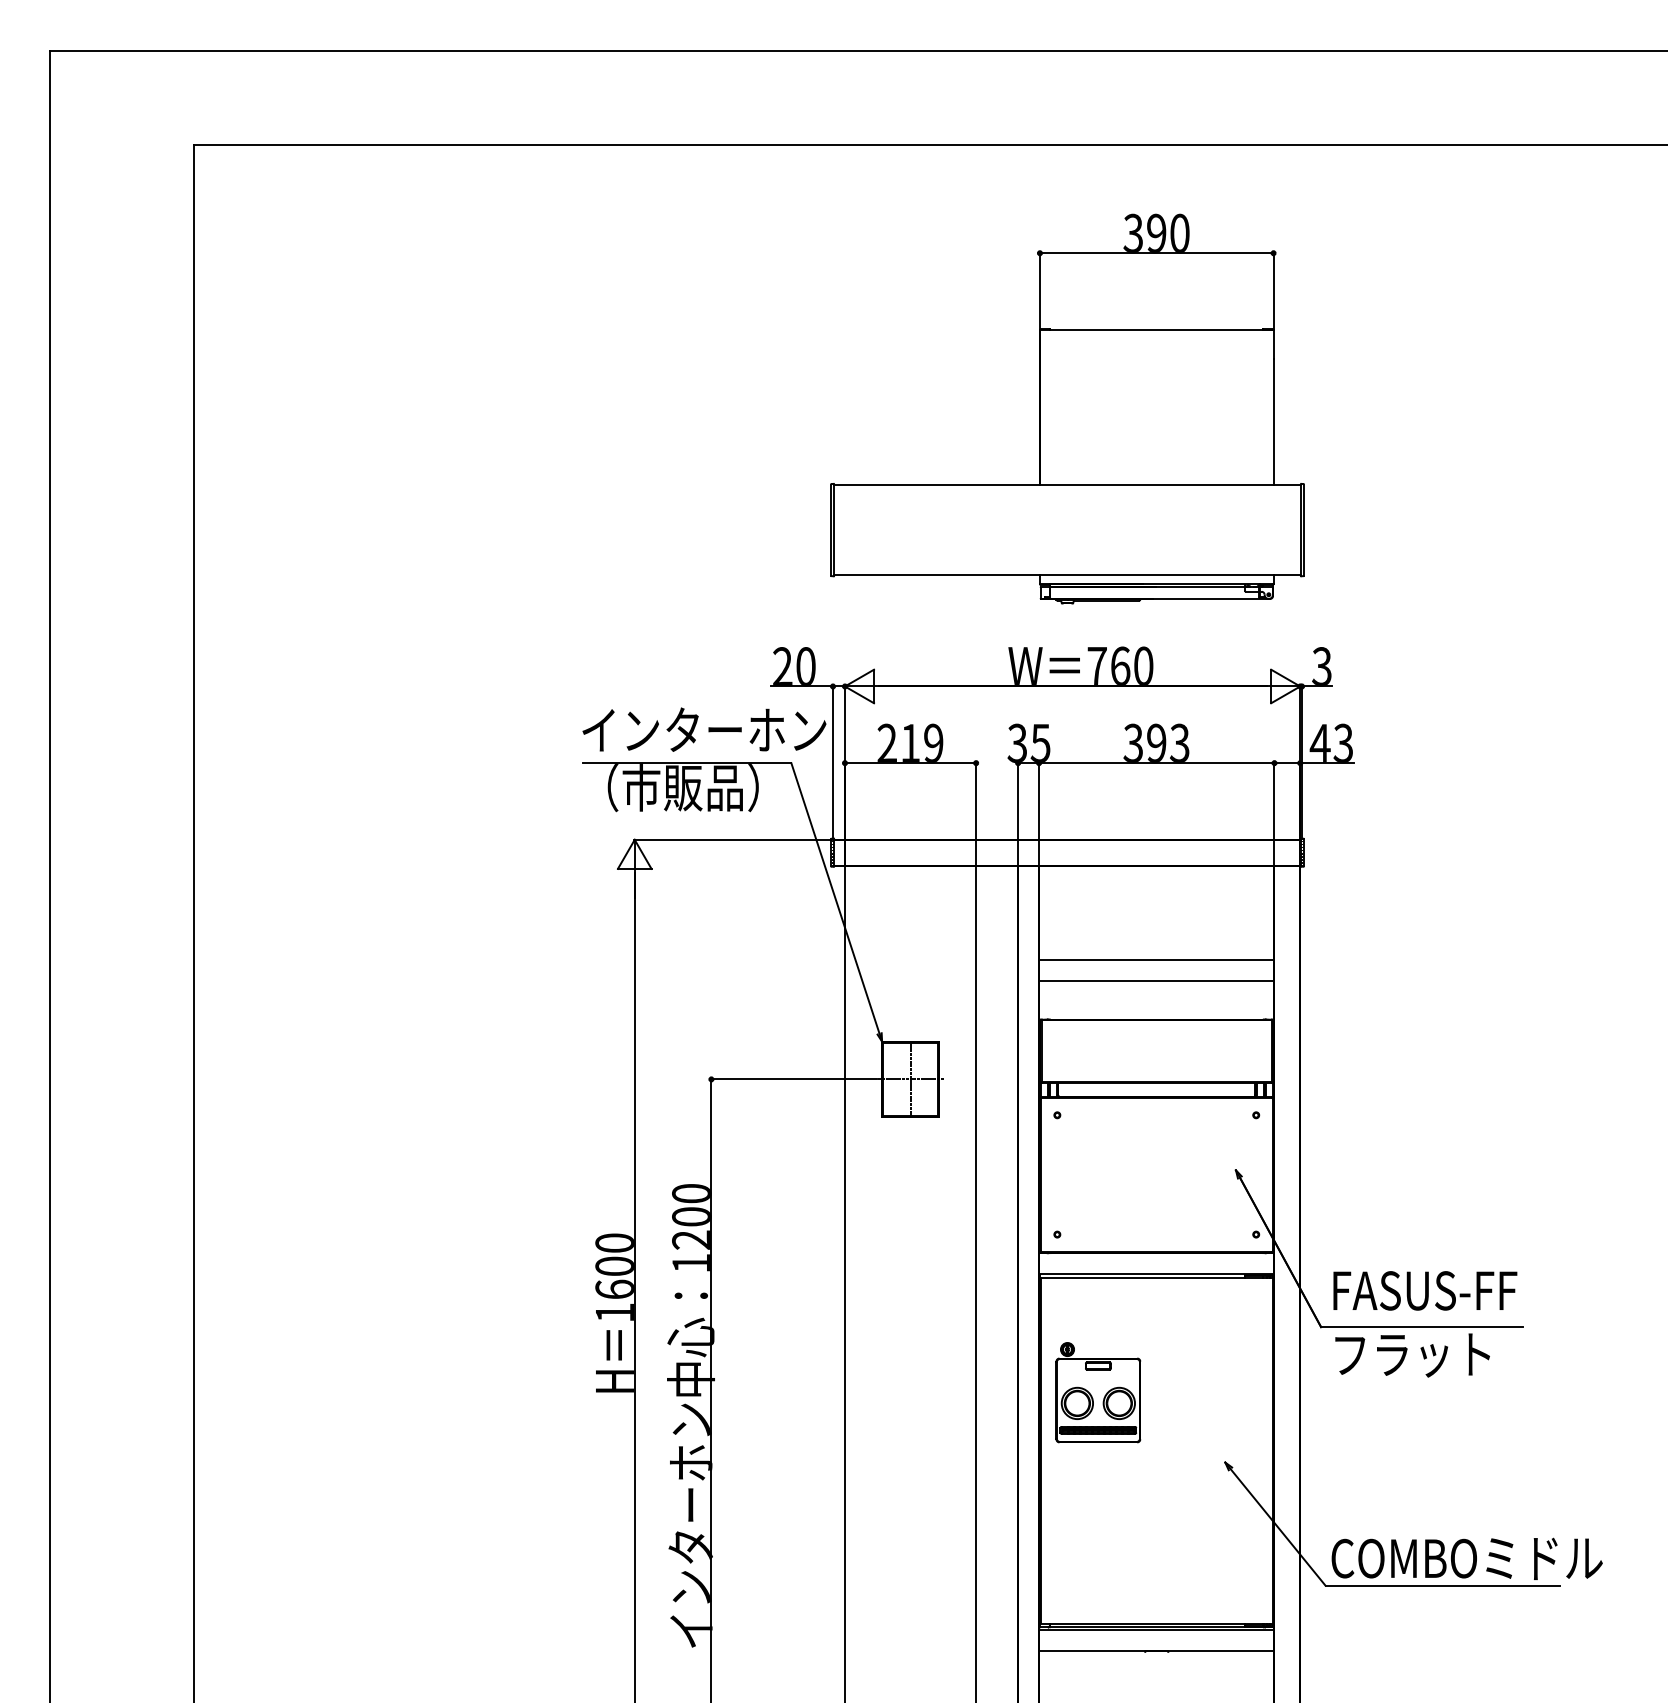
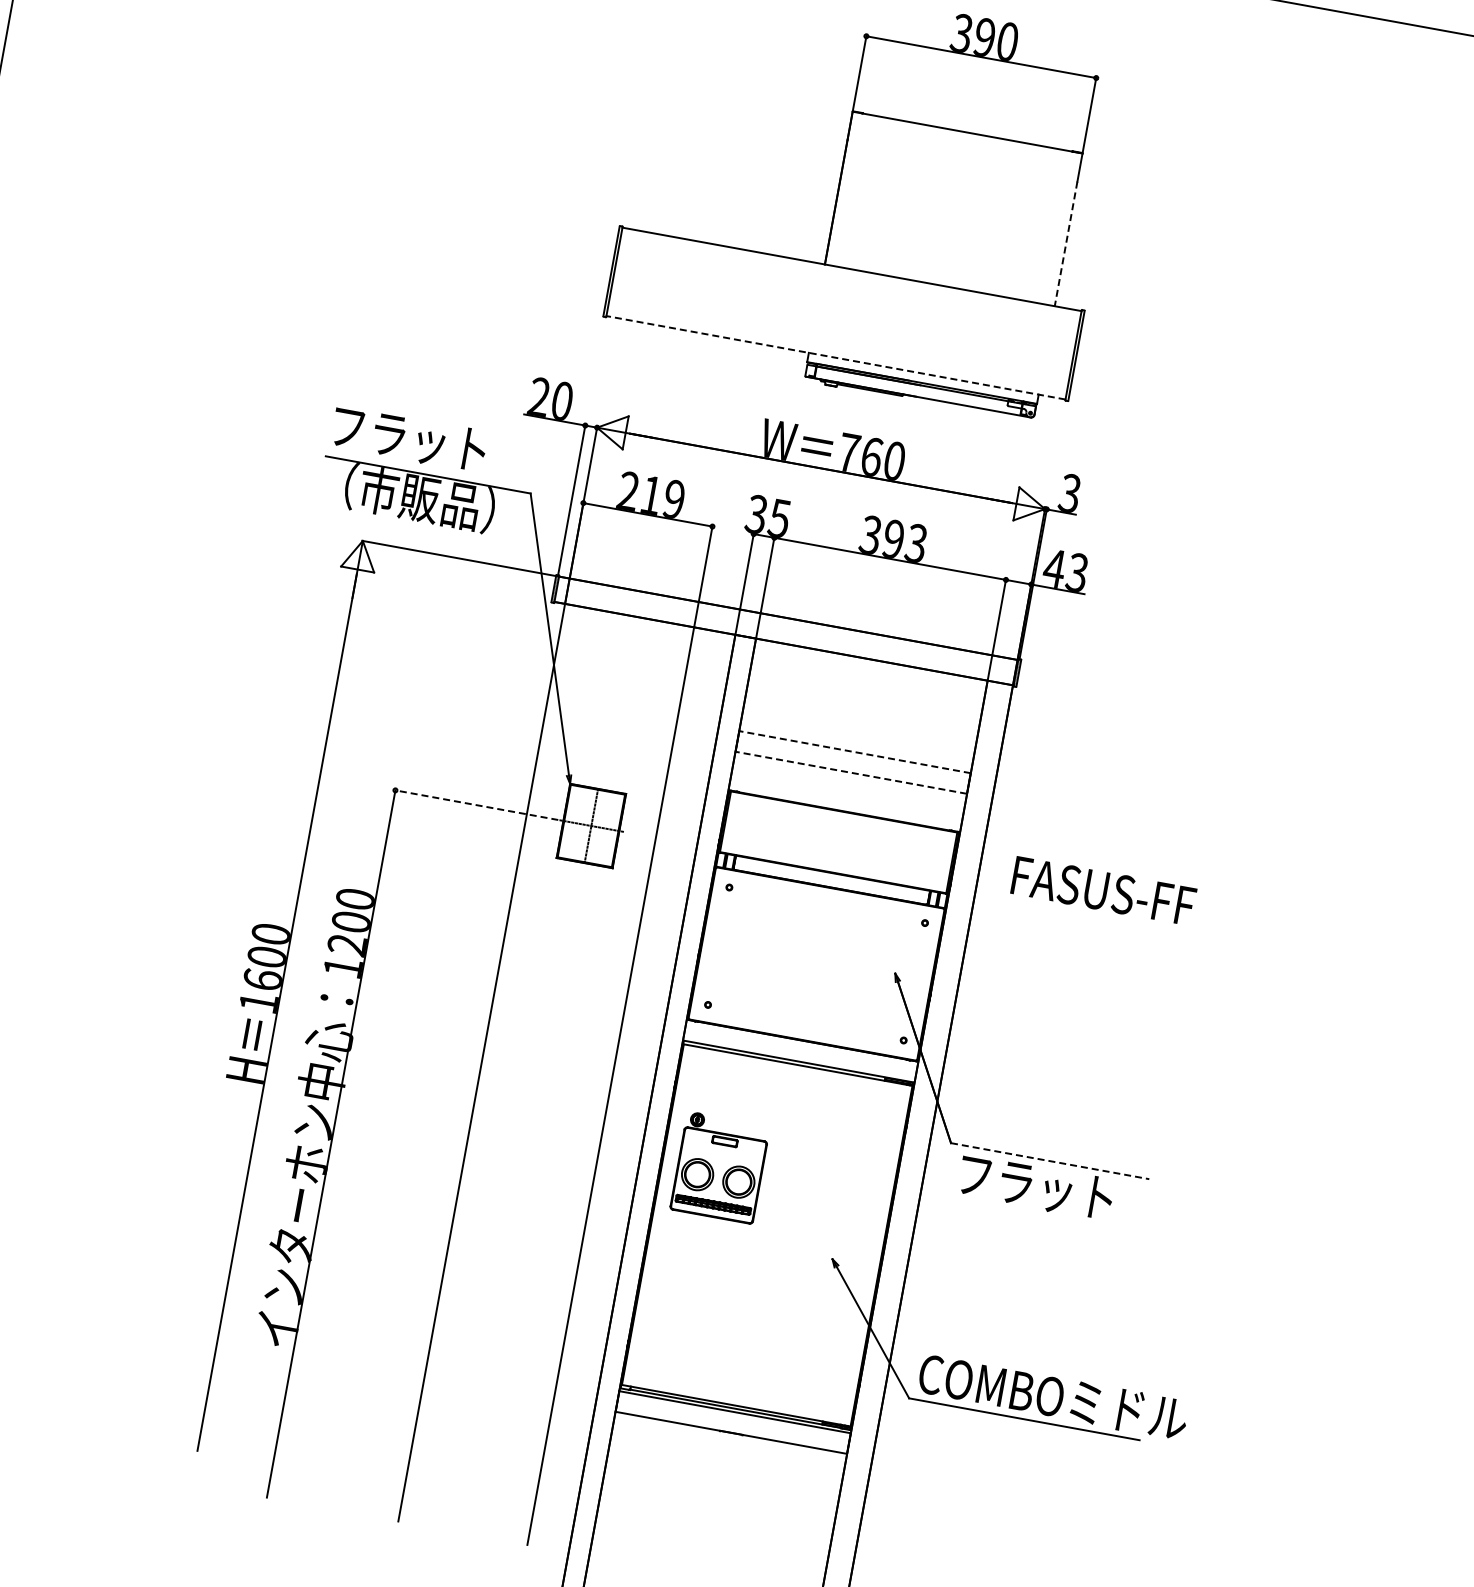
line: (1273, 422) -> (1065, 244), solid -> dashed
line: (1067, 575) -> (835, 358), solid -> dashed
text: (704, 730) -> (451, 445), インターホン -> フラット
line: (1156, 959) -> (854, 752), solid -> dashed
line: (1156, 980) -> (851, 772), solid -> dashed
line: (793, 1079) -> (476, 805), solid -> dashed
text: (1425, 1290) -> (1103, 890), moved
line: (1421, 1327) -> (1049, 1161), solid -> dashed

